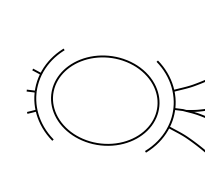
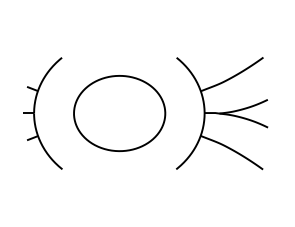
part: (105, 100) -> (119, 113), size x0.7

